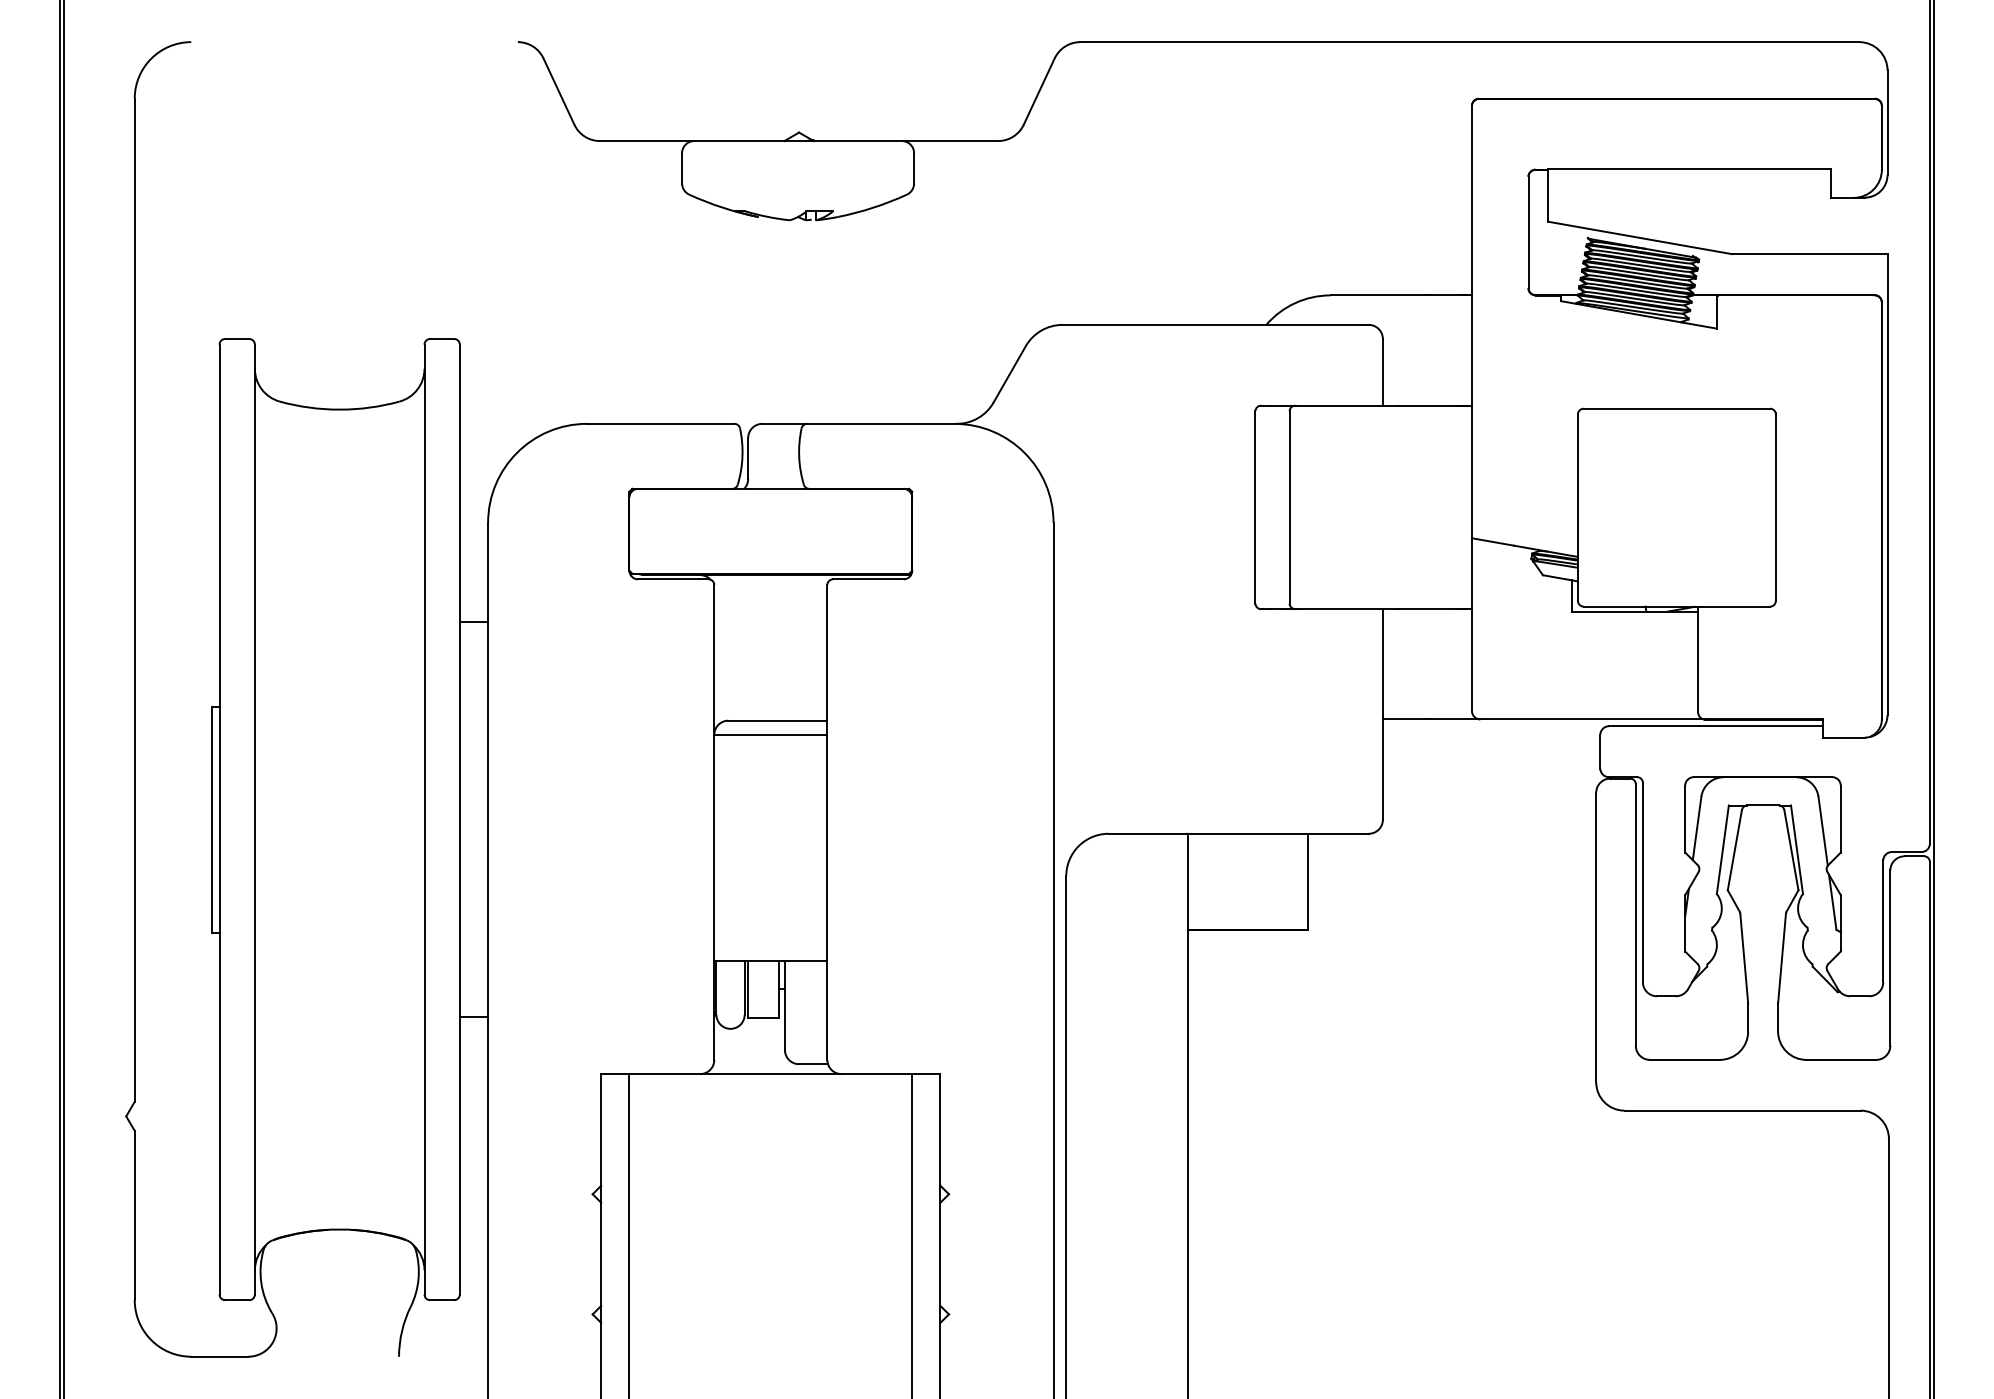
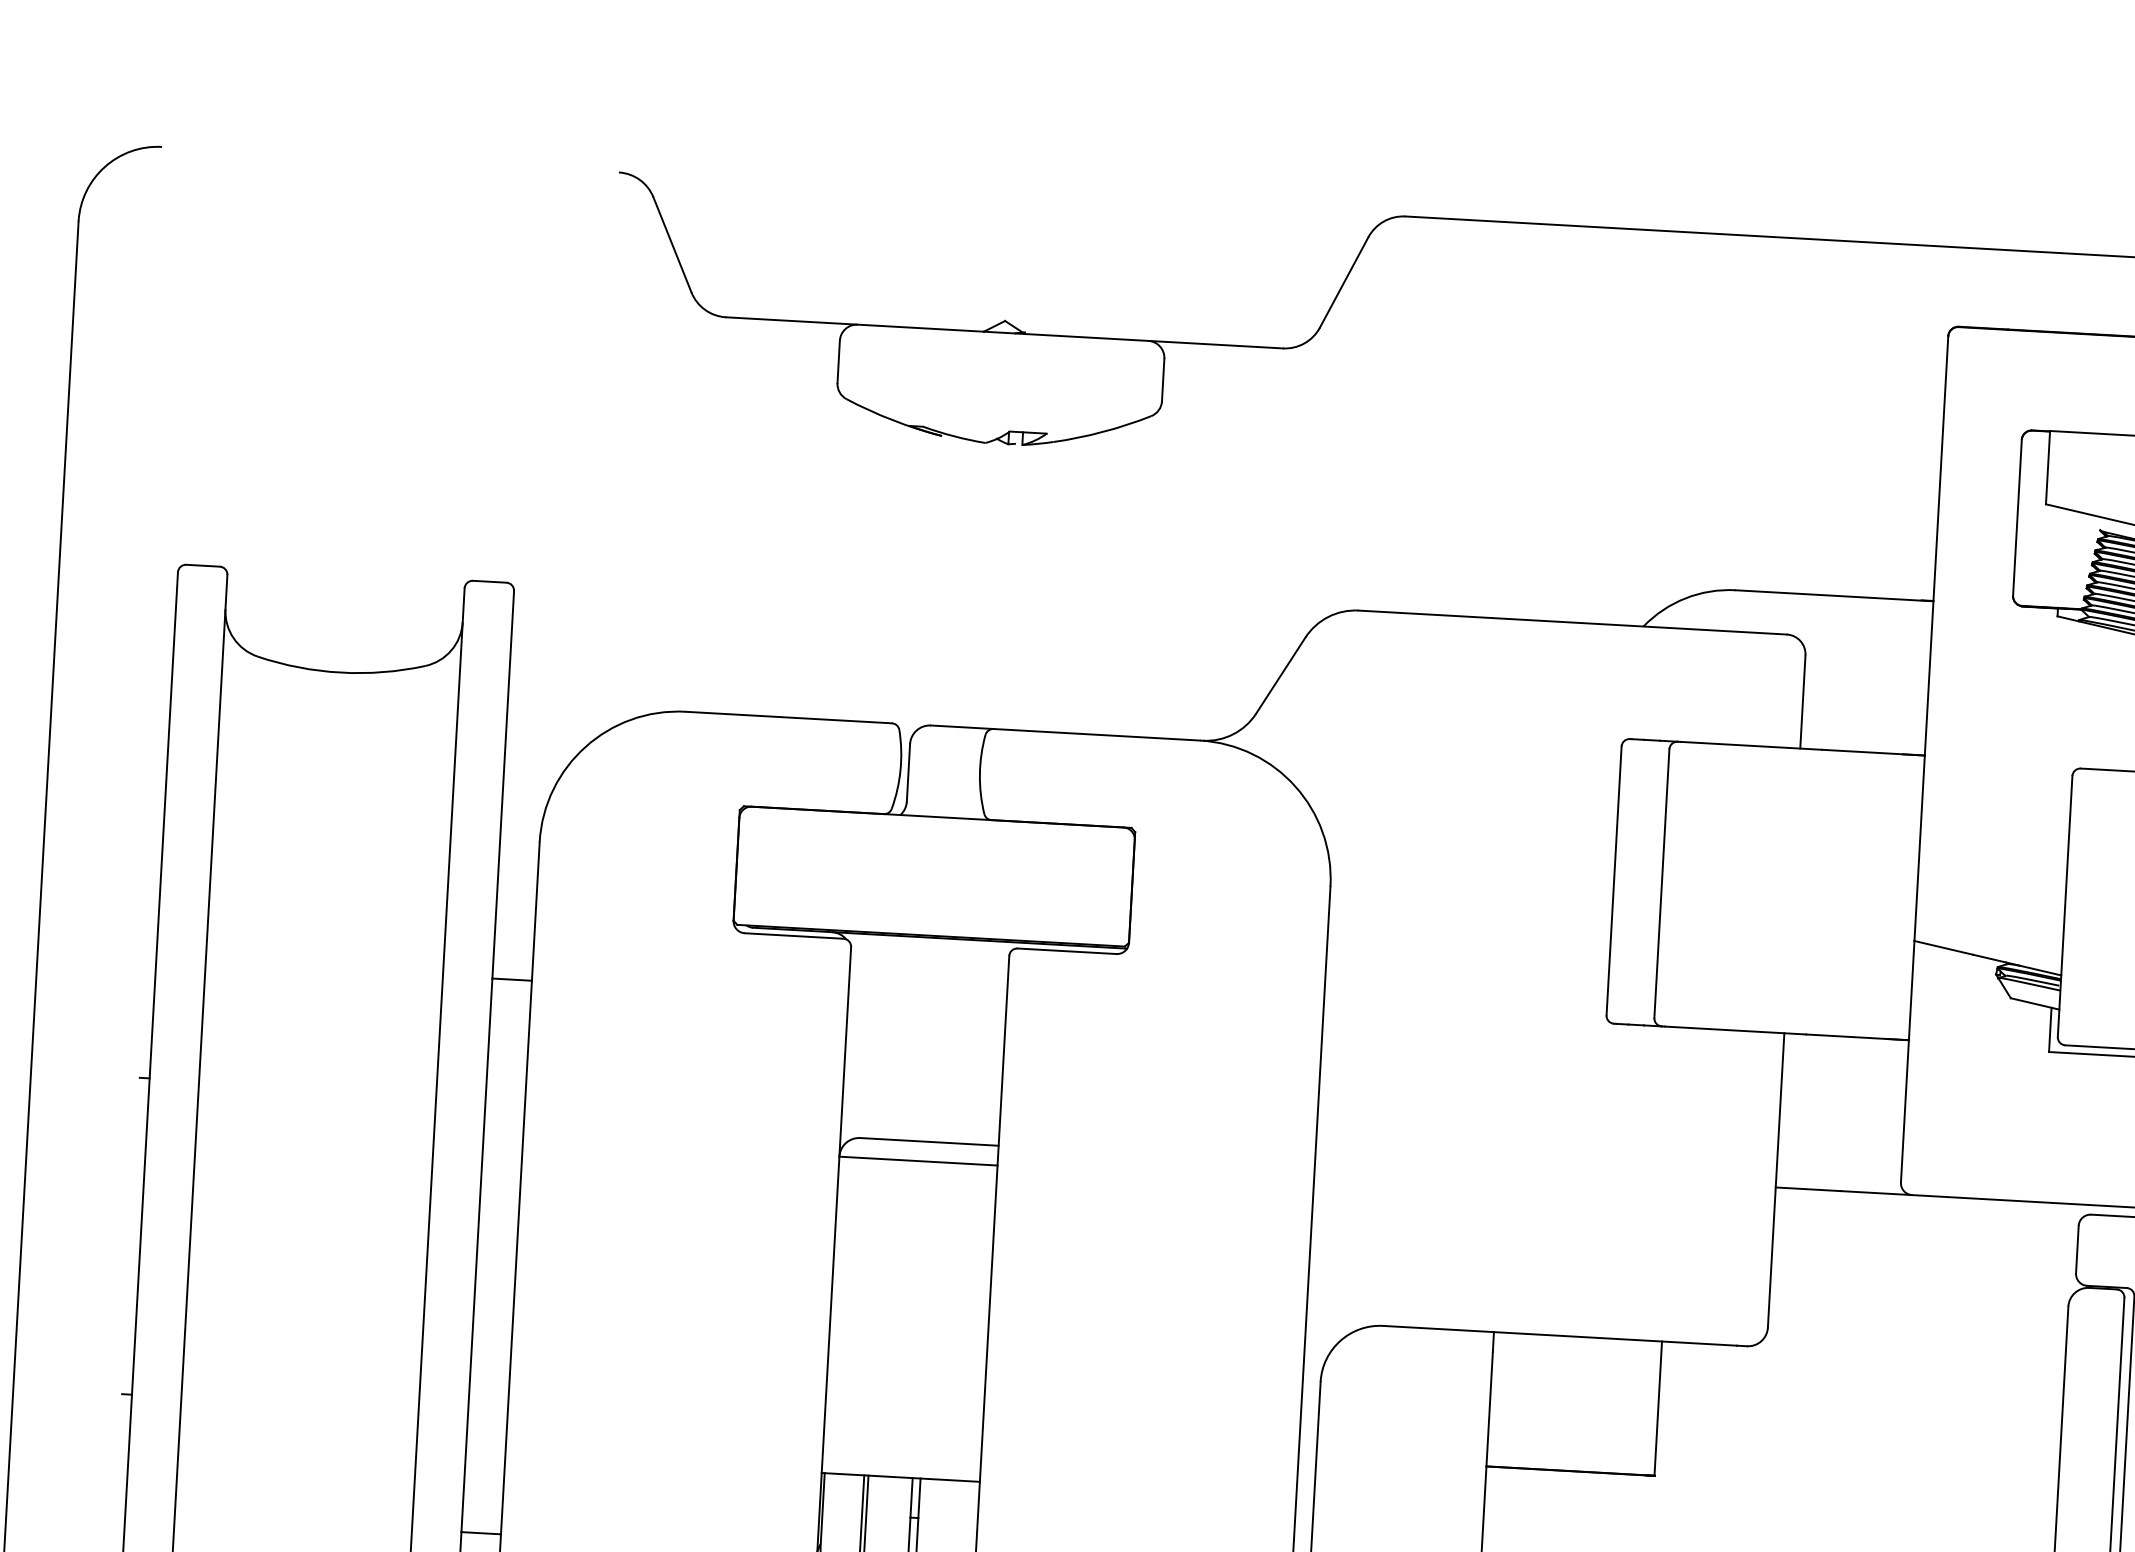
line: (212, 819) -> (130, 1235), removed

